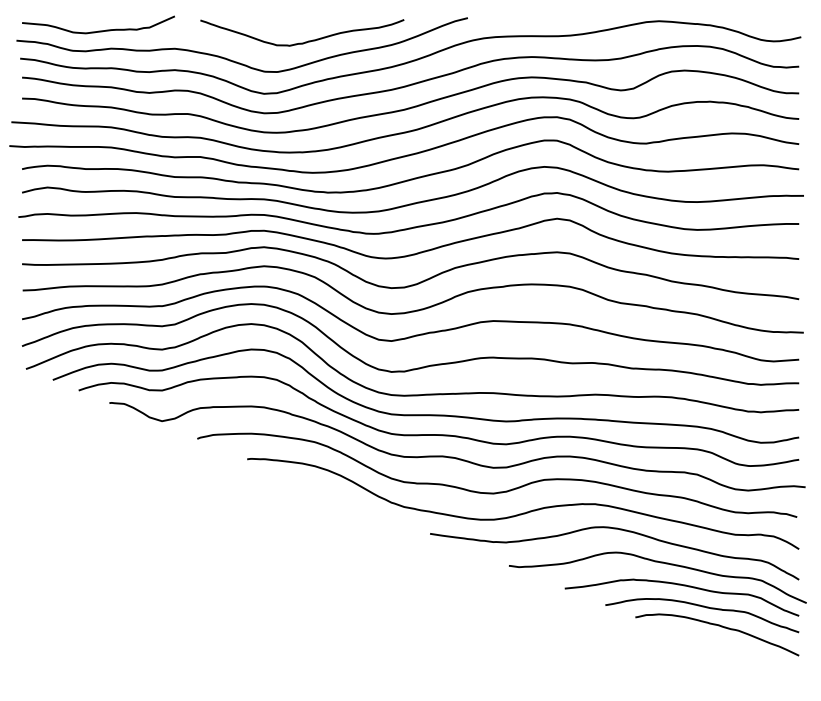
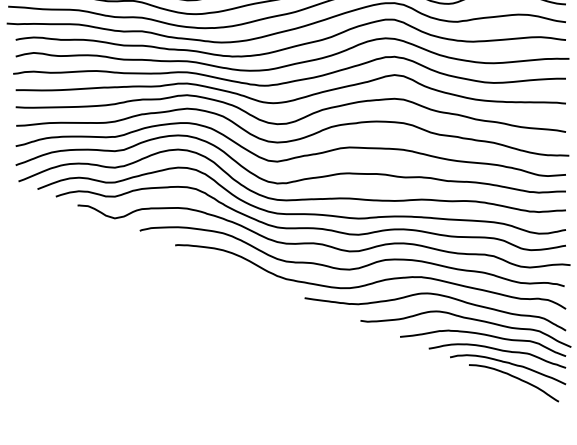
curve: (726, 646) -> (514, 377), added

